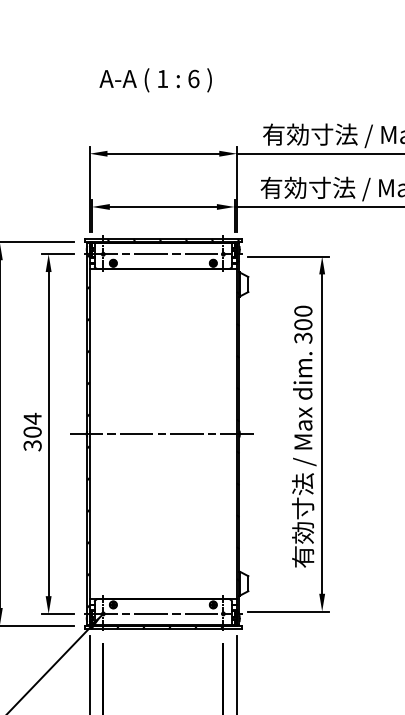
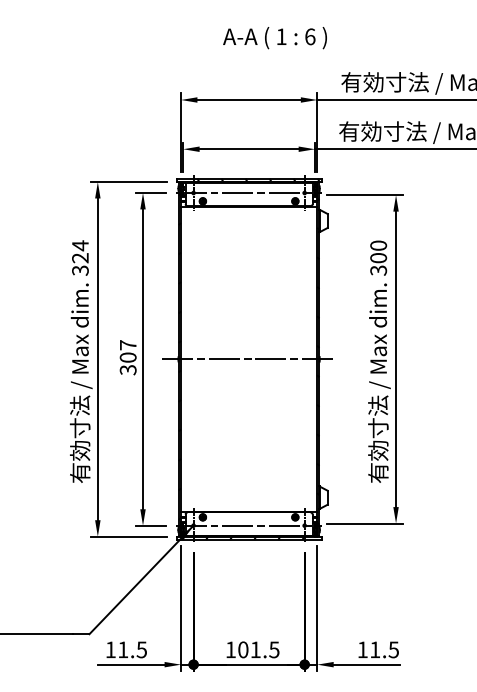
text: (155, 80) -> (274, 38), moved
text: (32, 418) -> (128, 344), 304 -> 307

